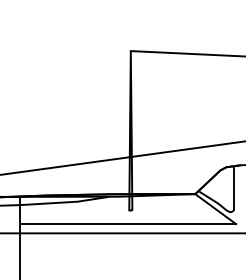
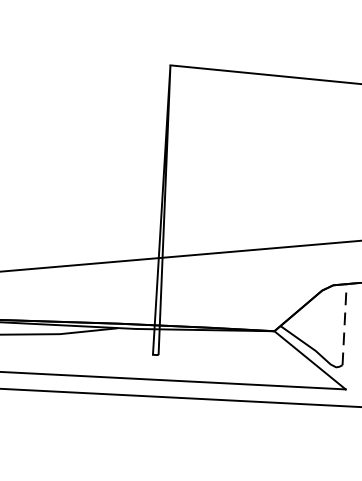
line: (233, 188) -> (344, 324), solid -> dashed

